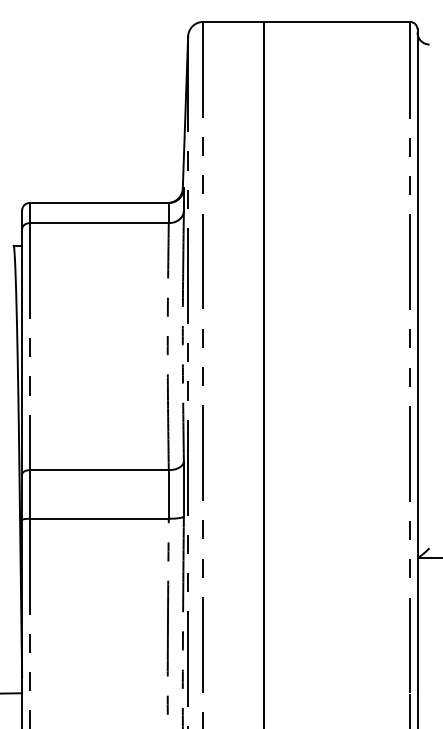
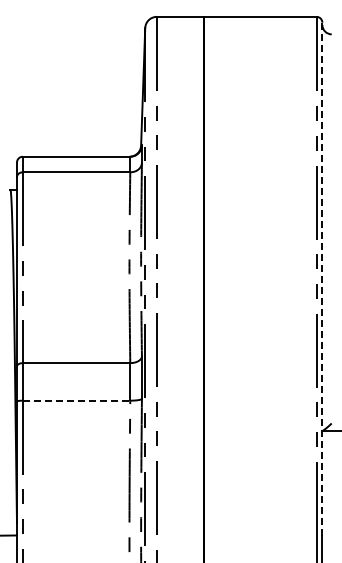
line: (417, 360) -> (322, 278), solid -> dashed
line: (99, 518) -> (76, 400), solid -> dashed

